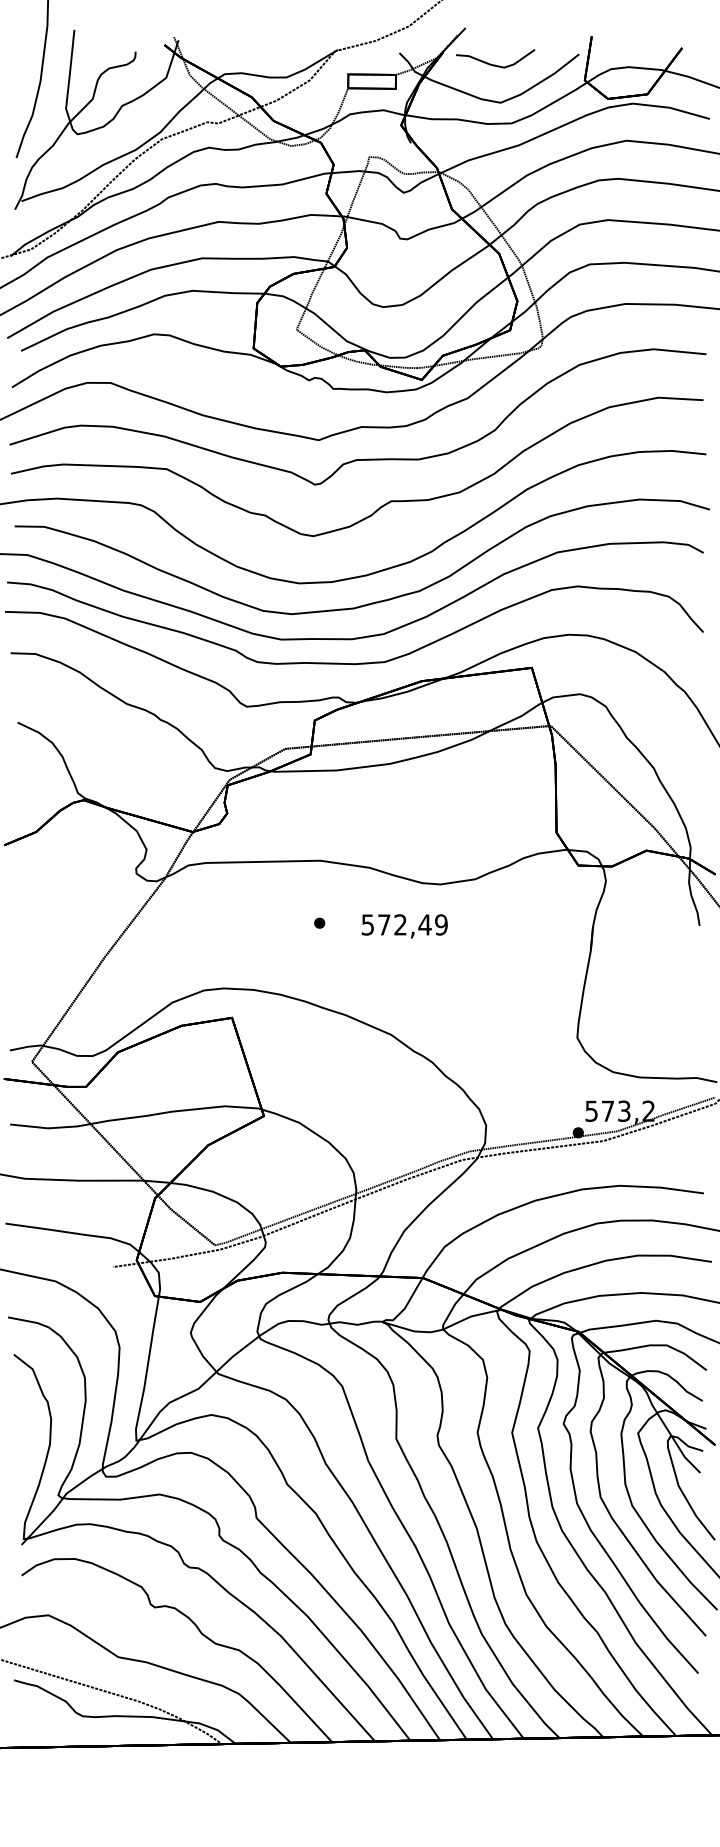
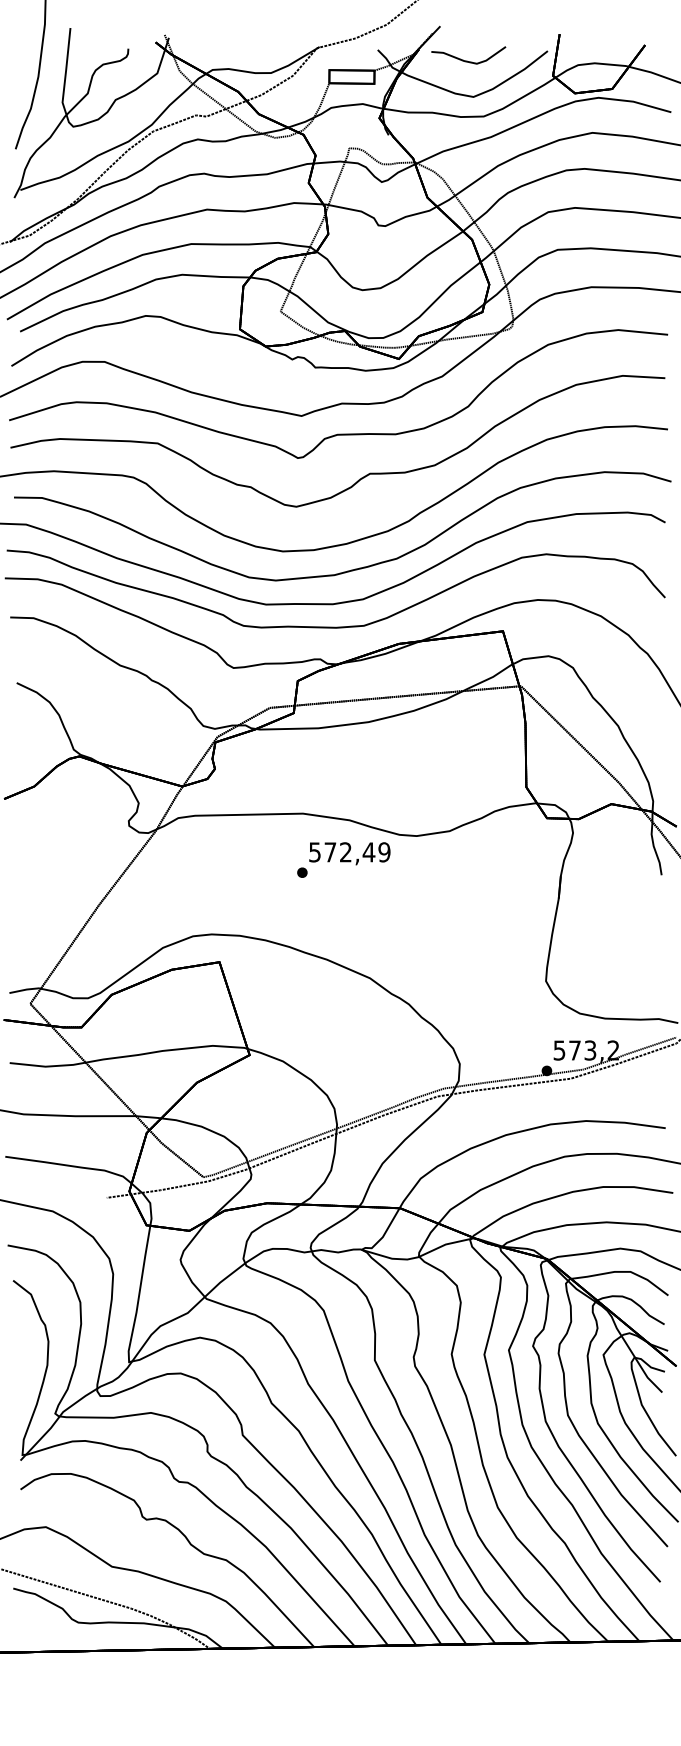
text: (404, 926) -> (349, 853), moved

